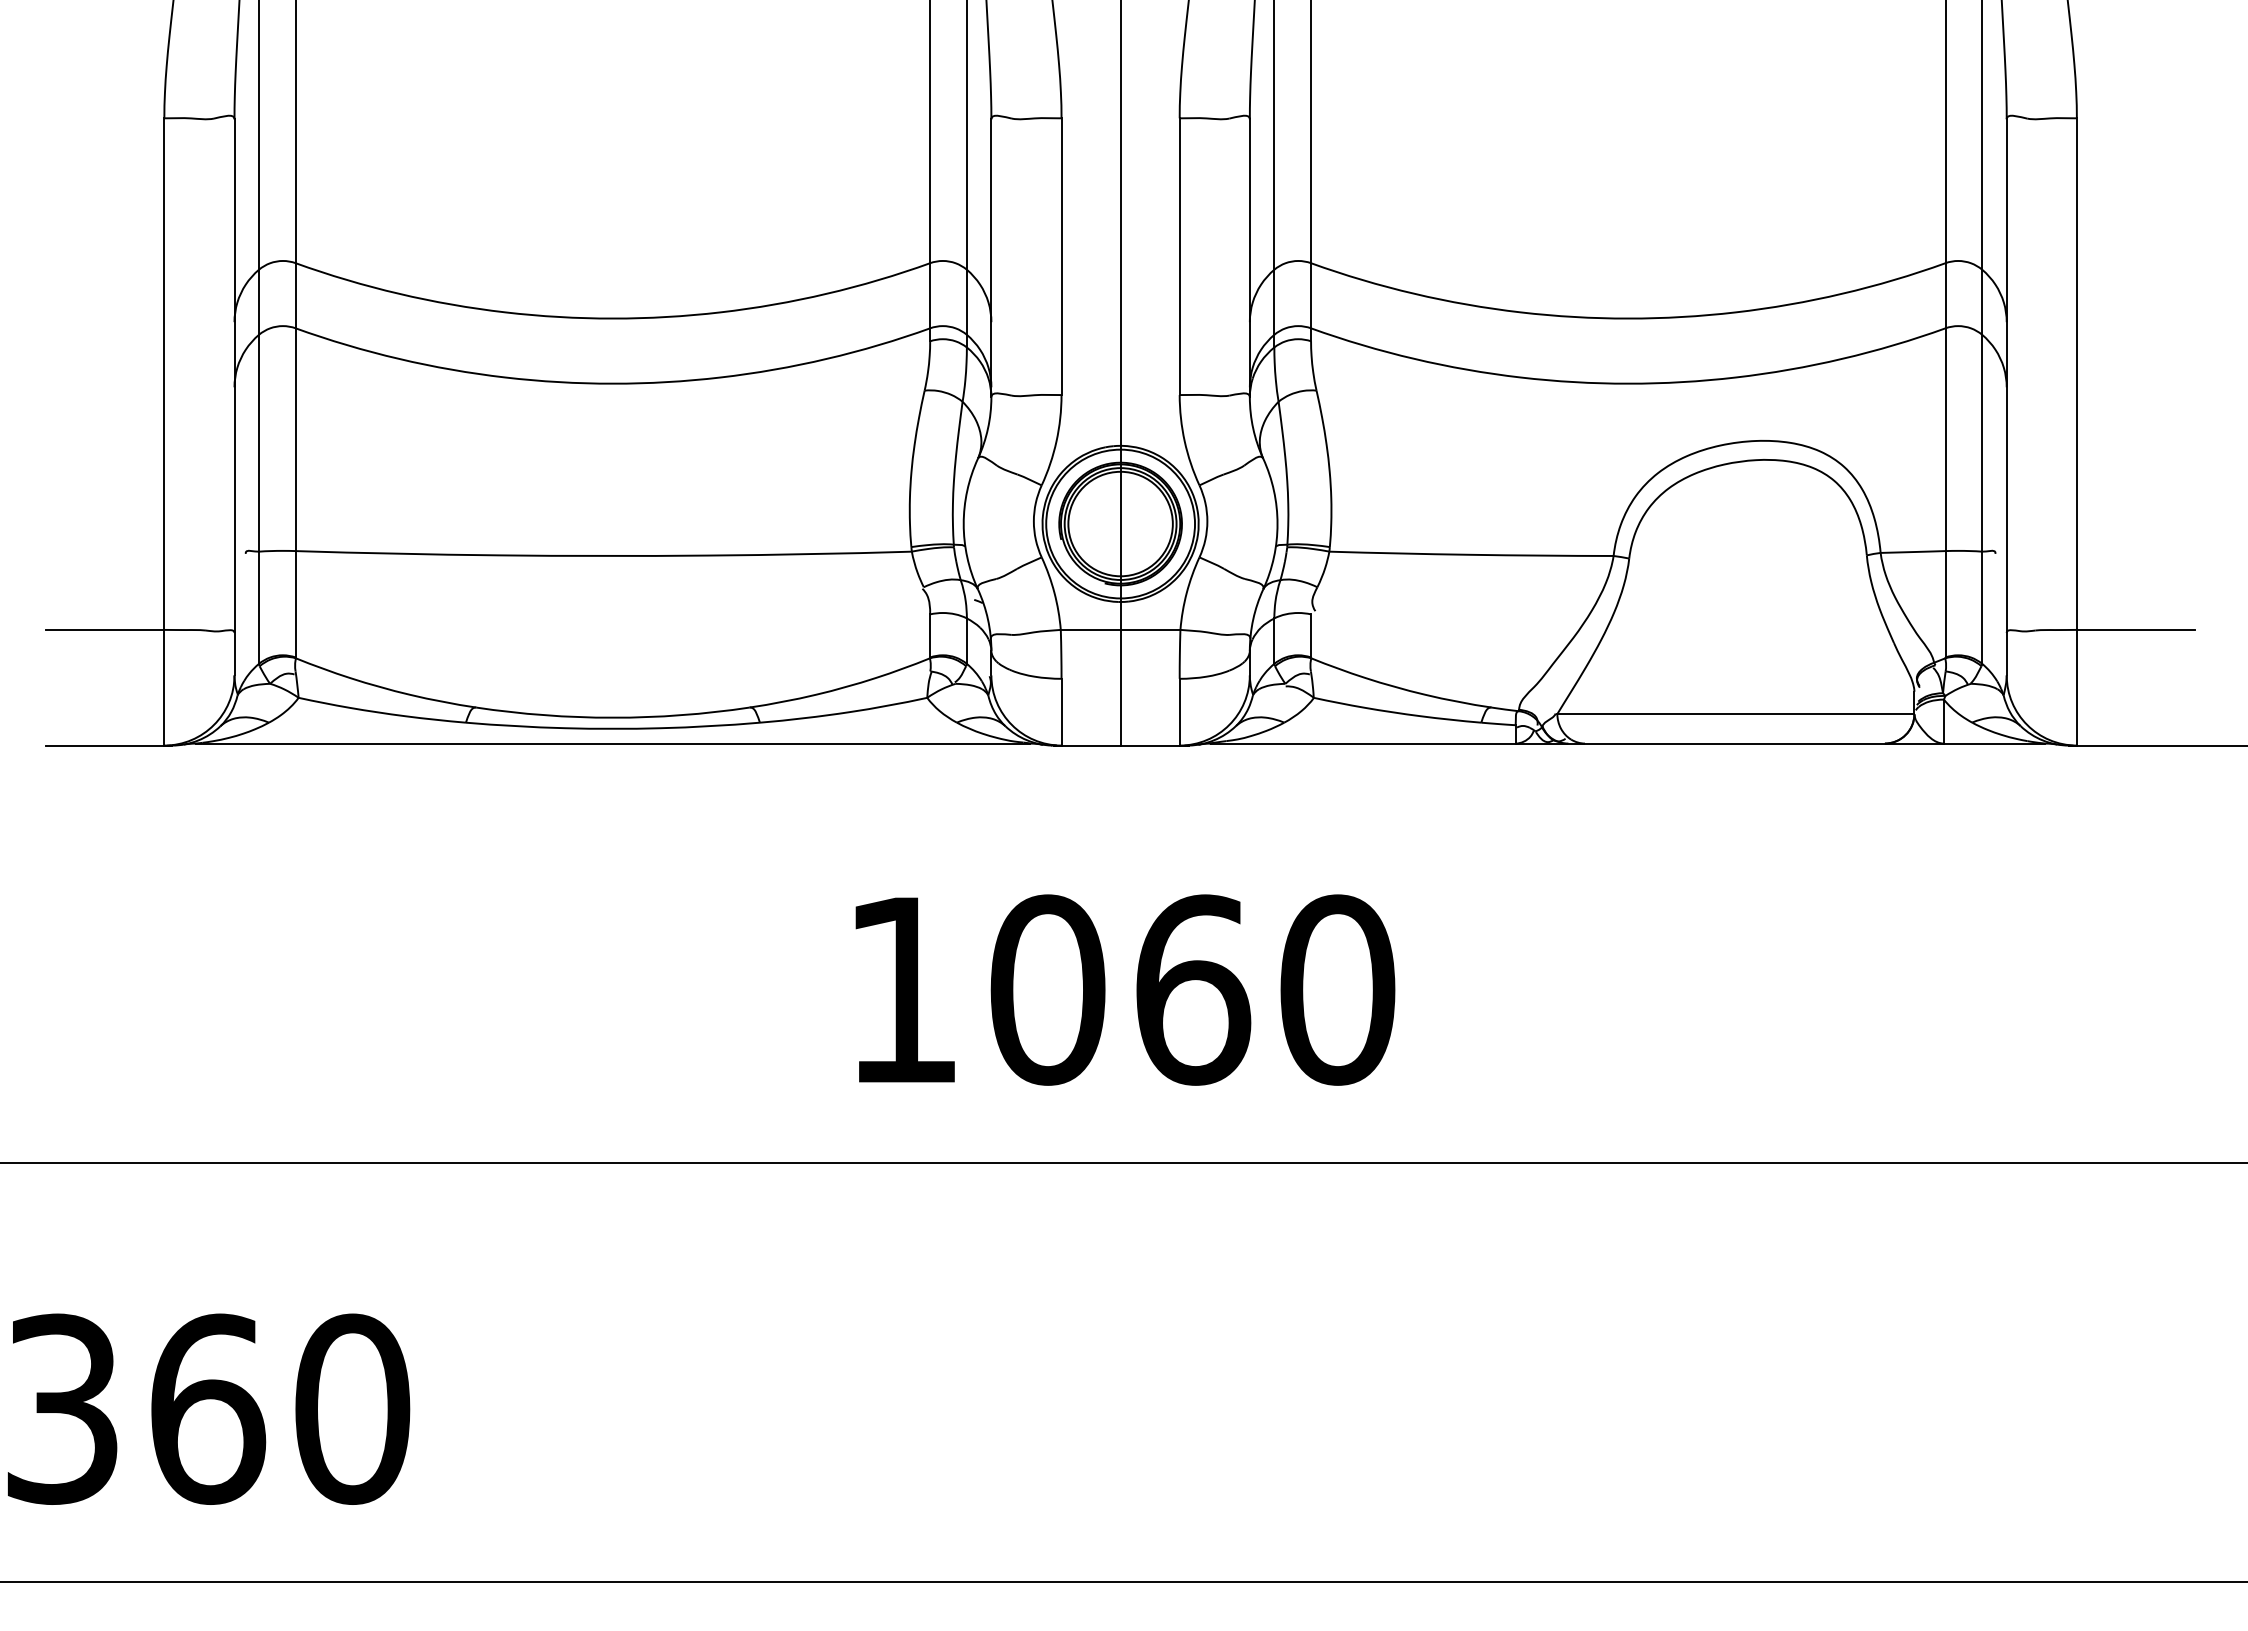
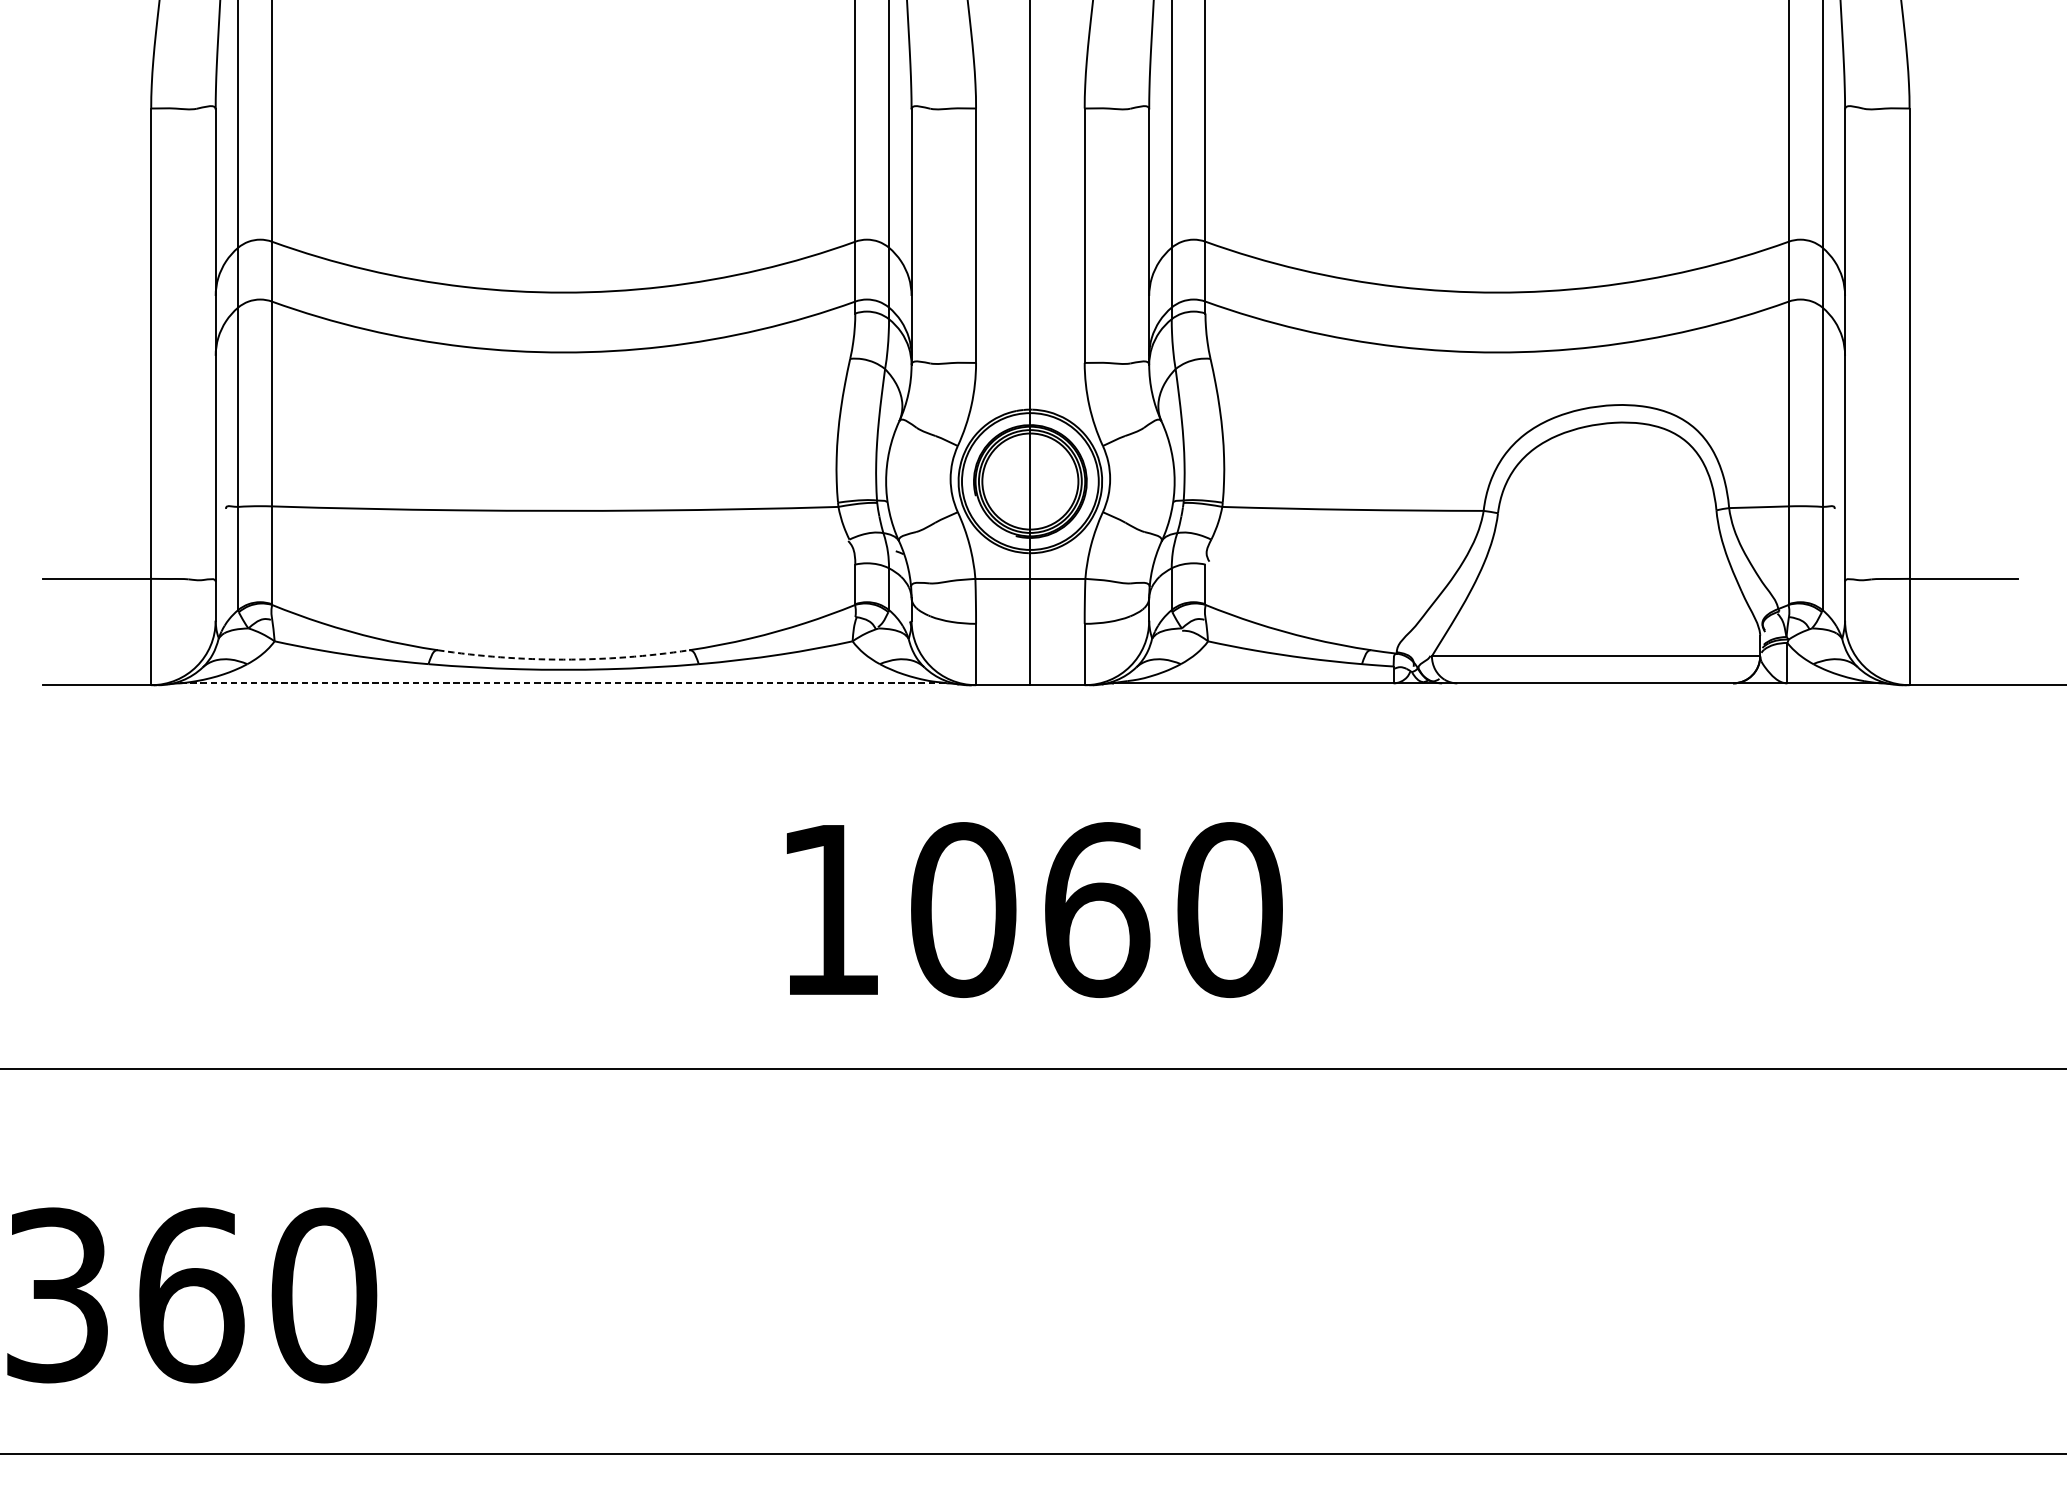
arc: (612, 717) -> (563, 659), solid -> dashed
line: (613, 743) -> (564, 683), solid -> dashed

